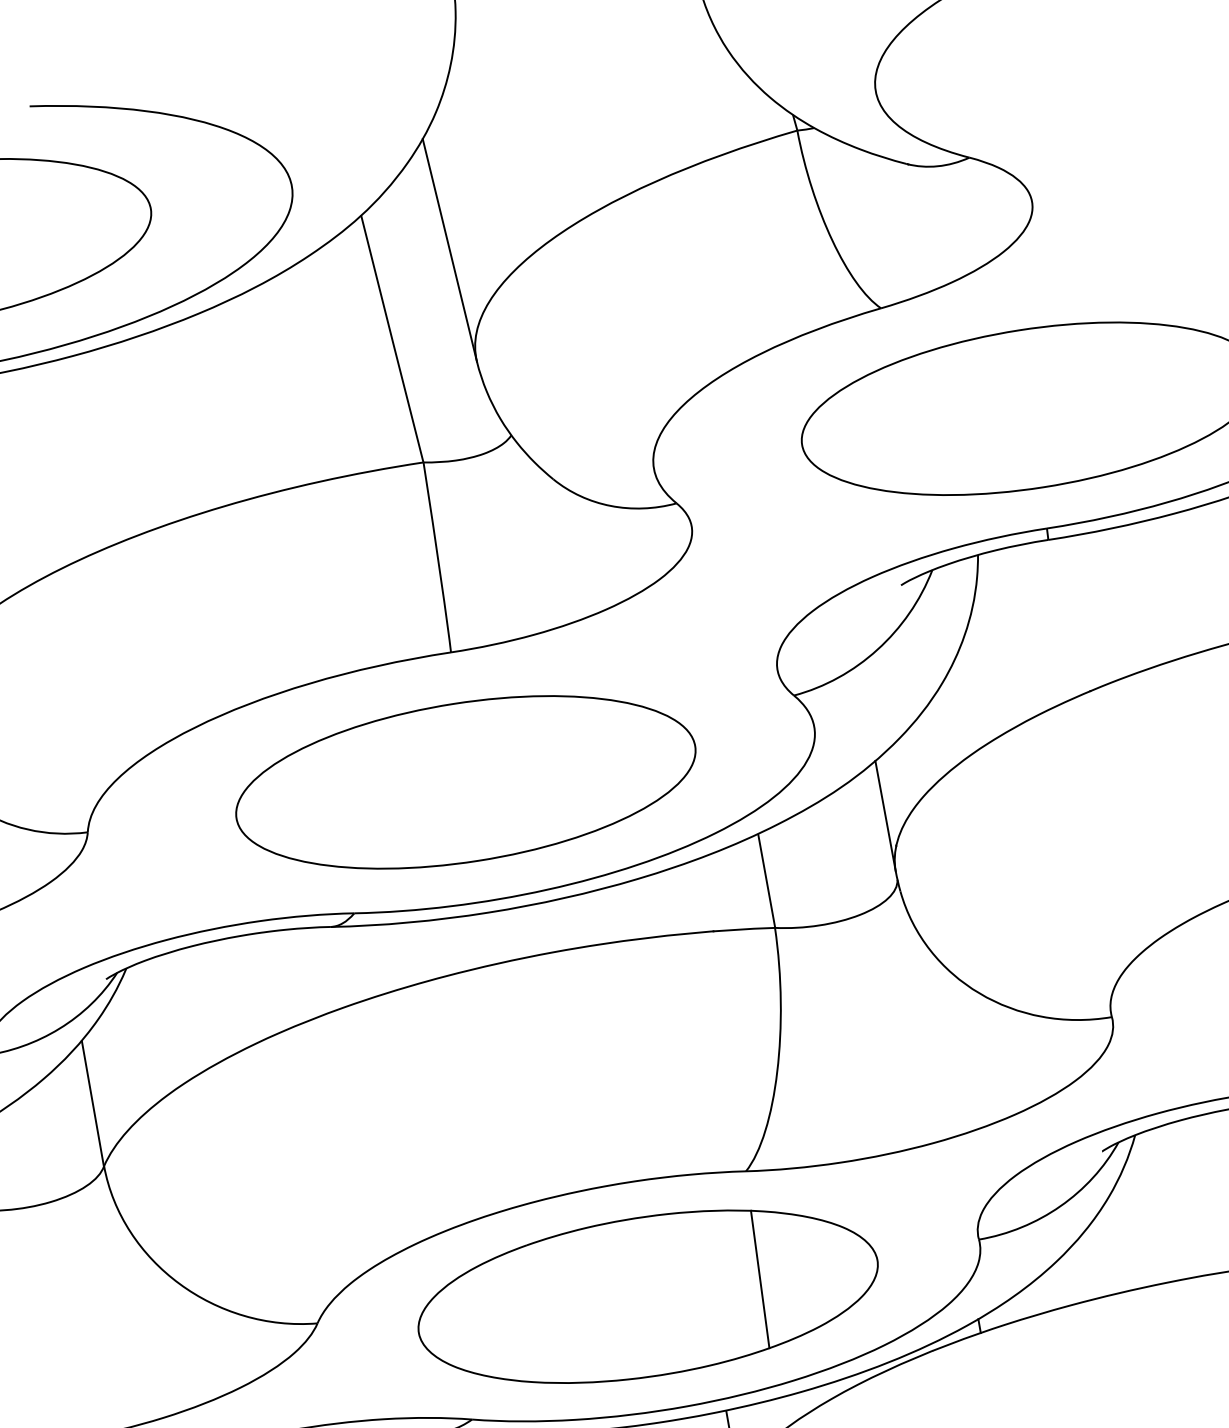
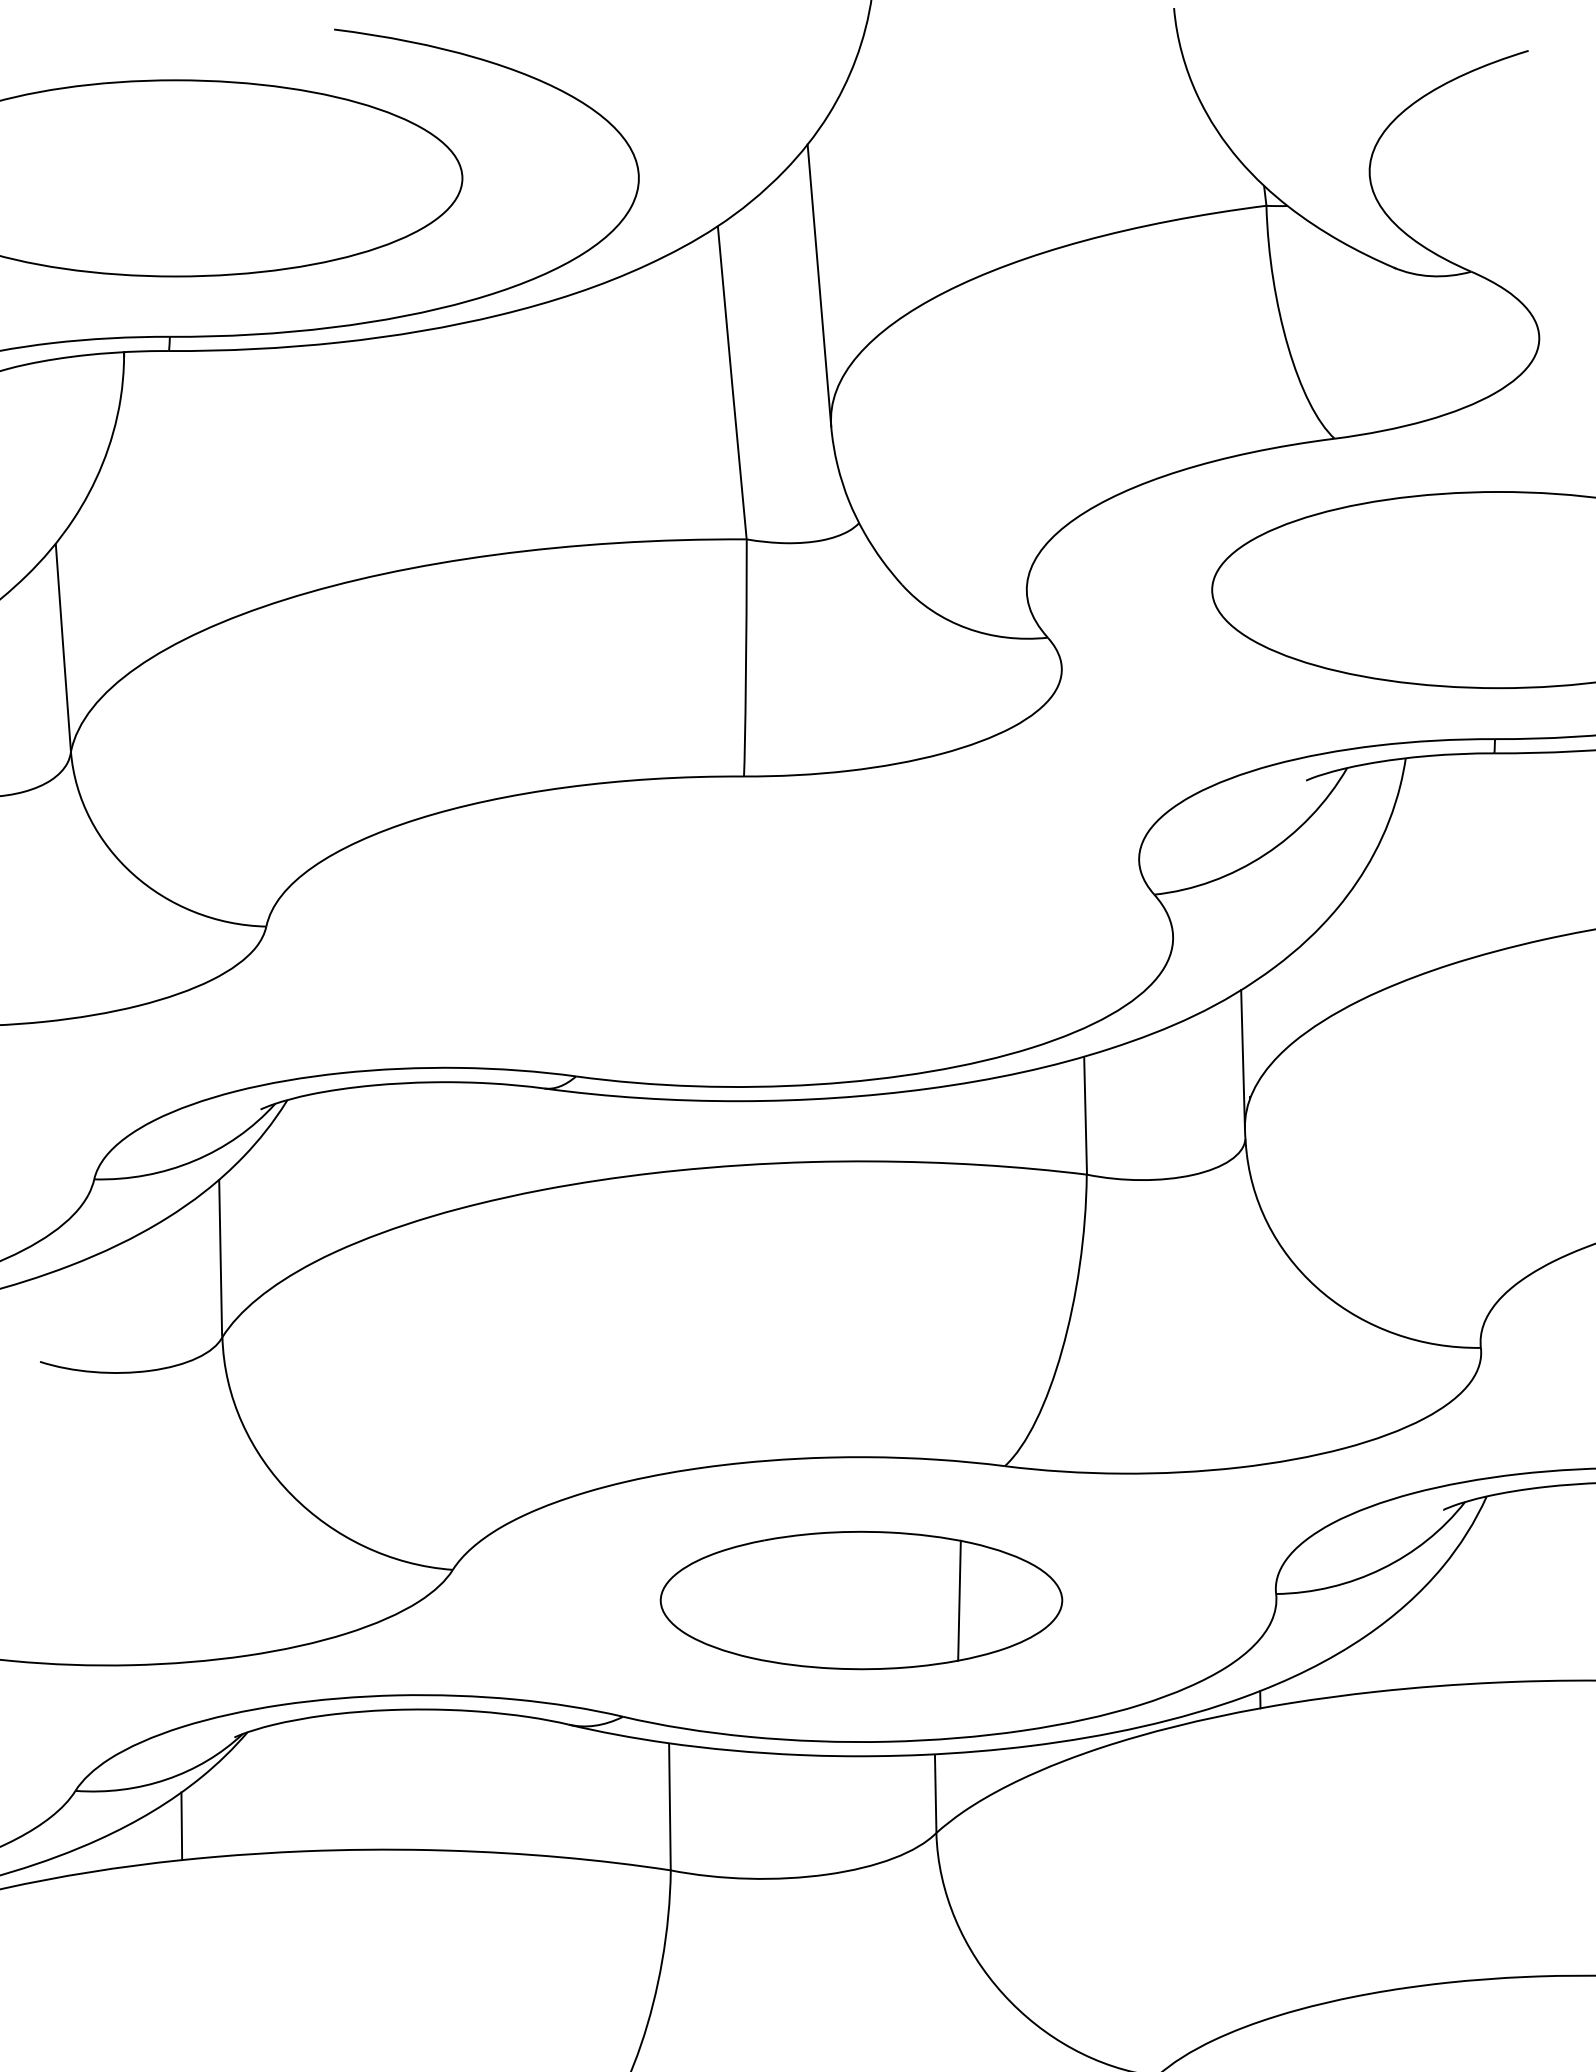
part: (465, 782) -> (736, 937), removed
part: (648, 1296) -> (861, 1600), size x0.7

